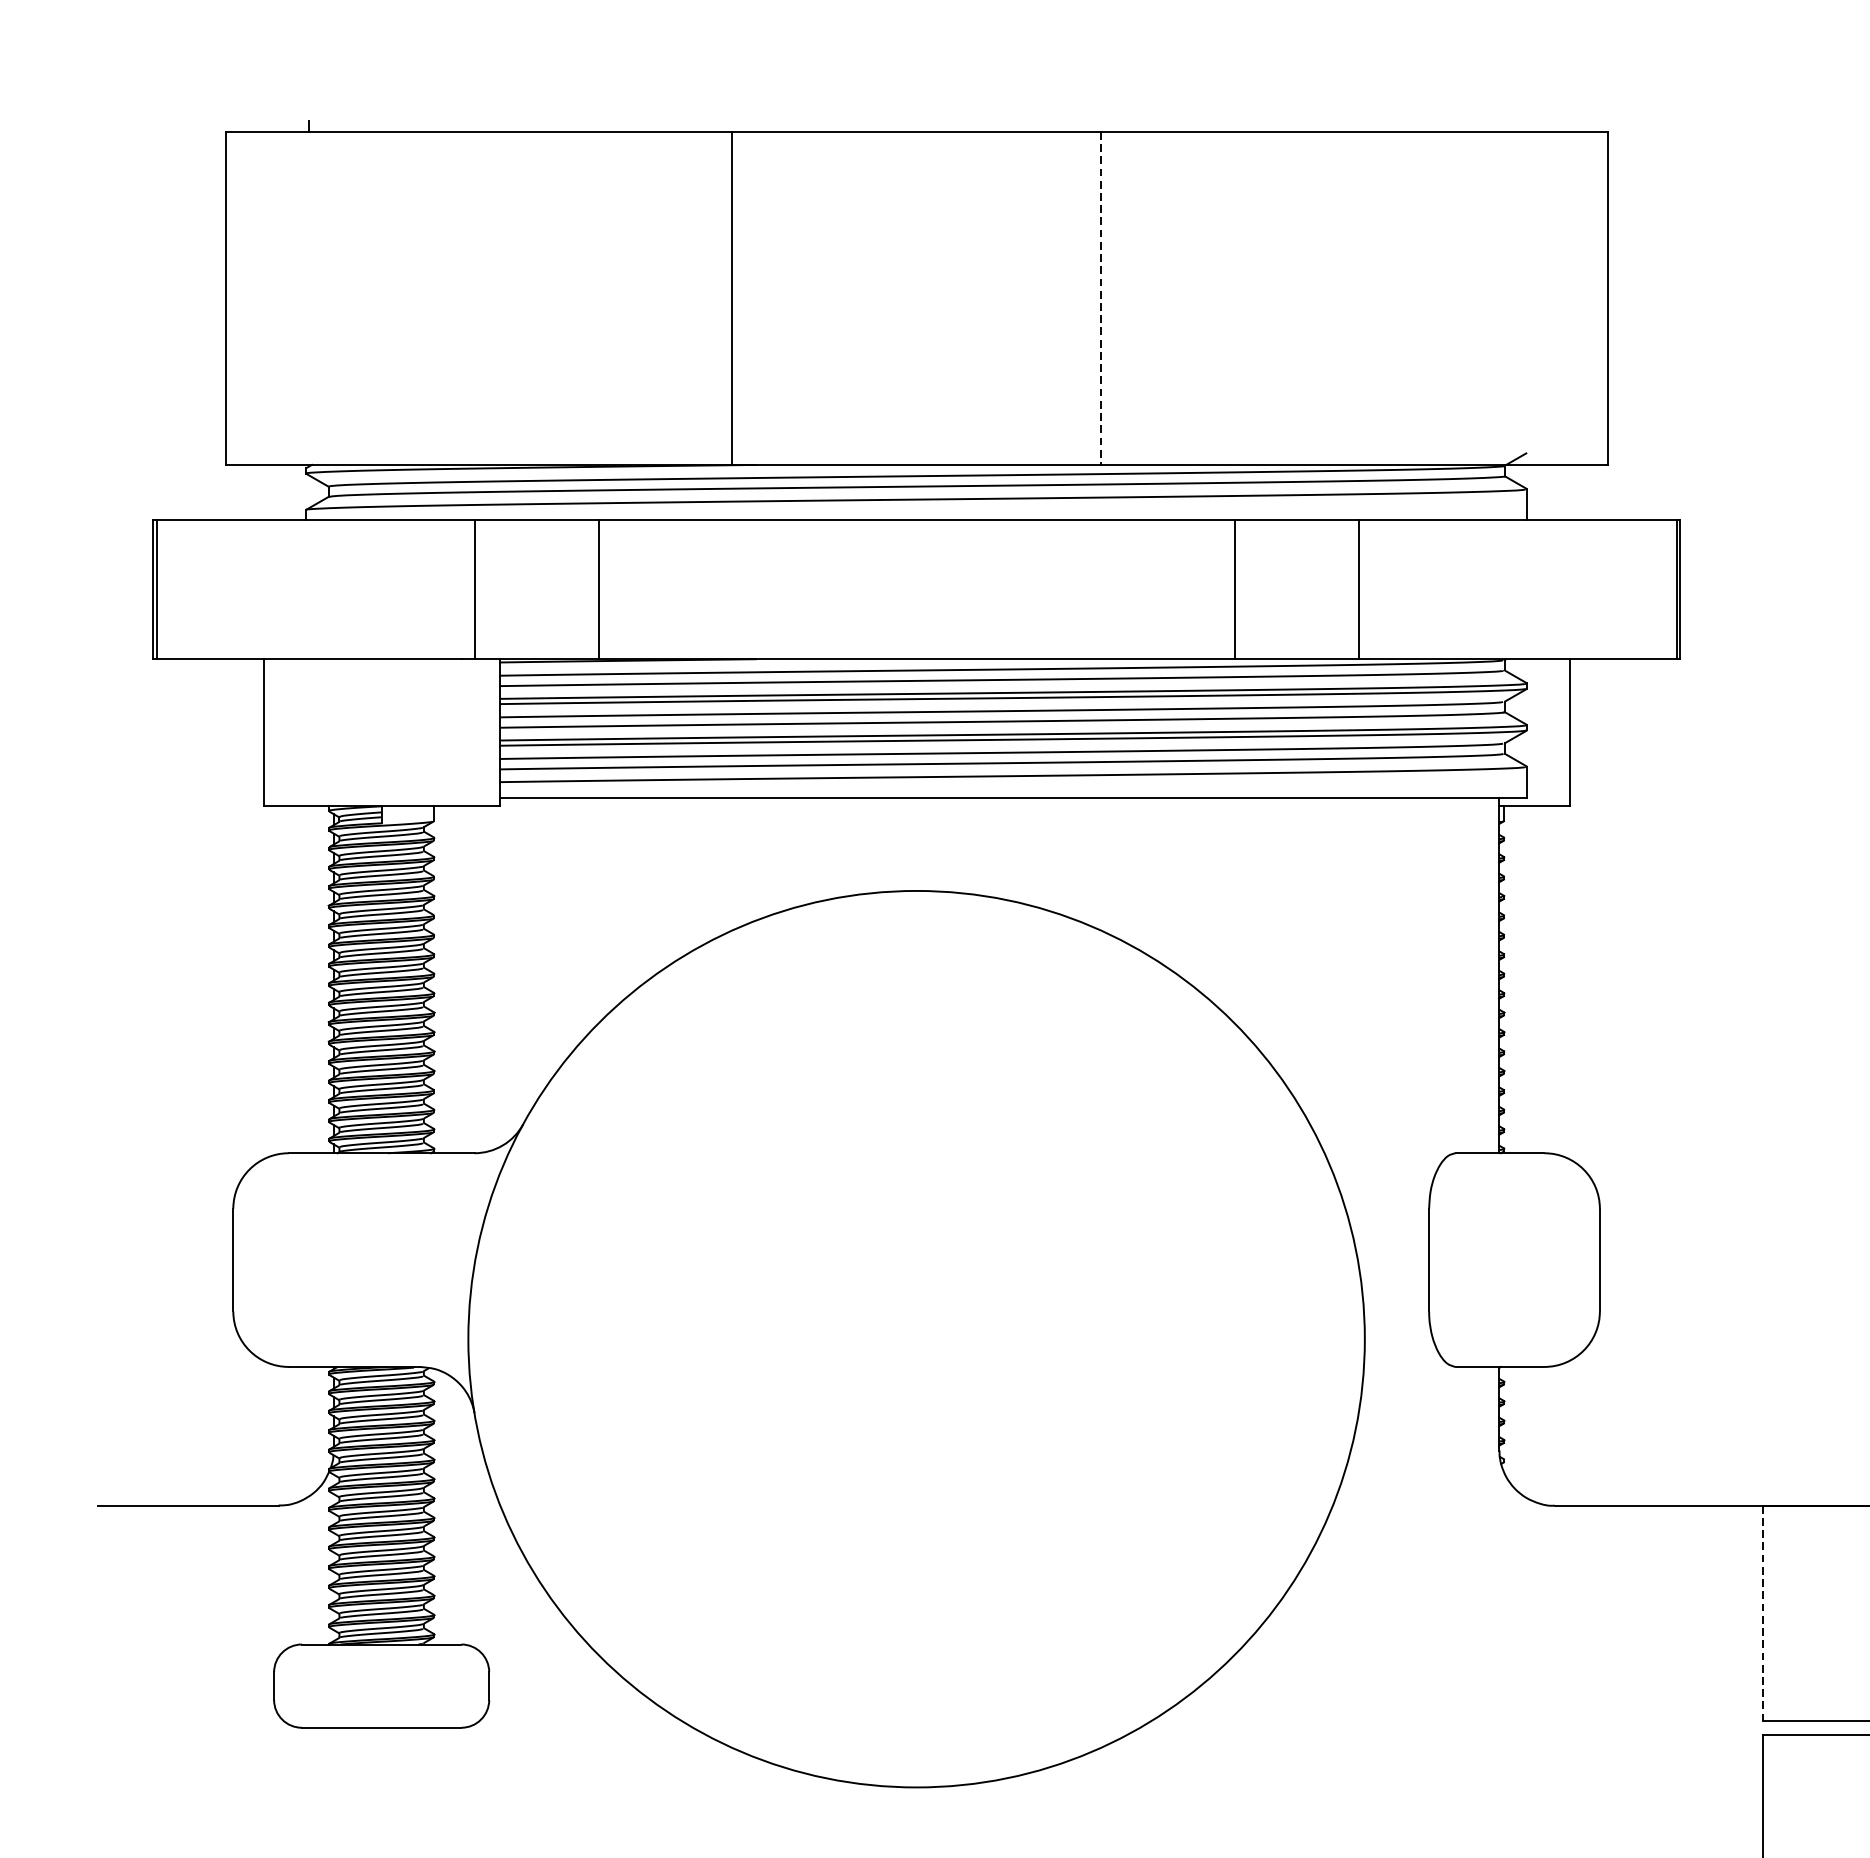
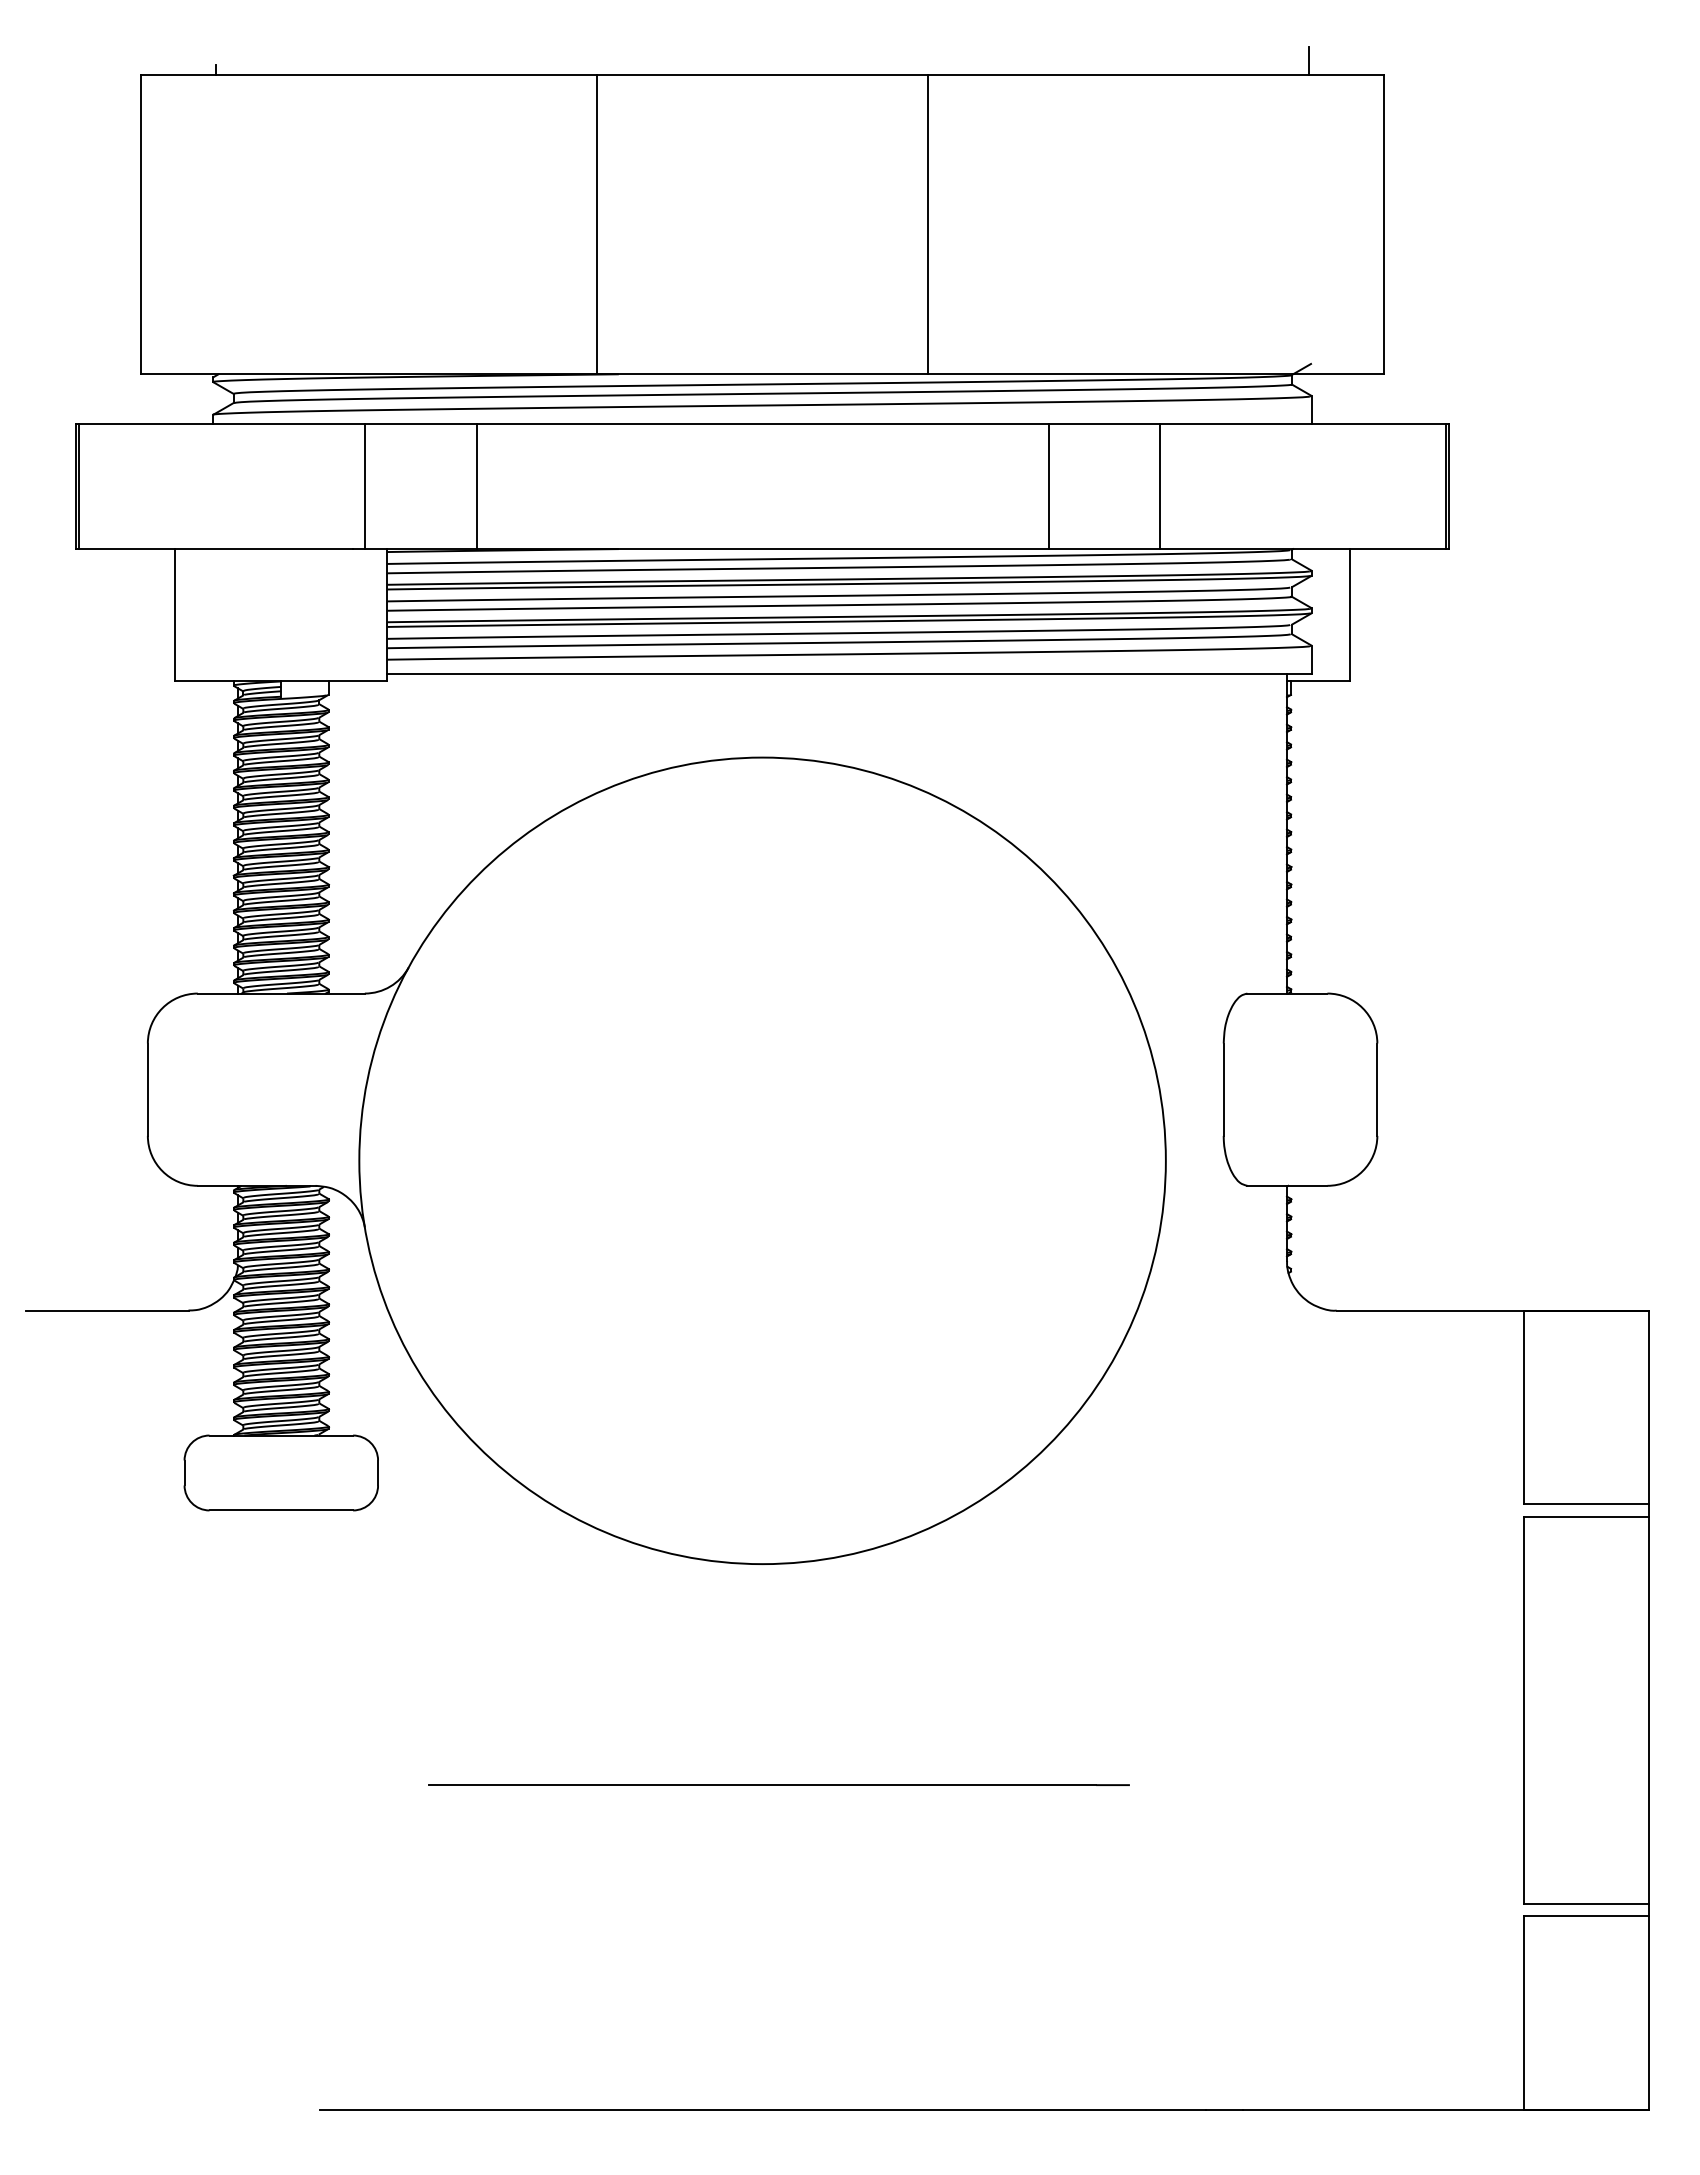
line: (1524, 116) -> (1309, 60), added
line: (1101, 298) -> (928, 224), dashed -> solid
line: (1763, 1613) -> (1524, 1407), dashed -> solid

